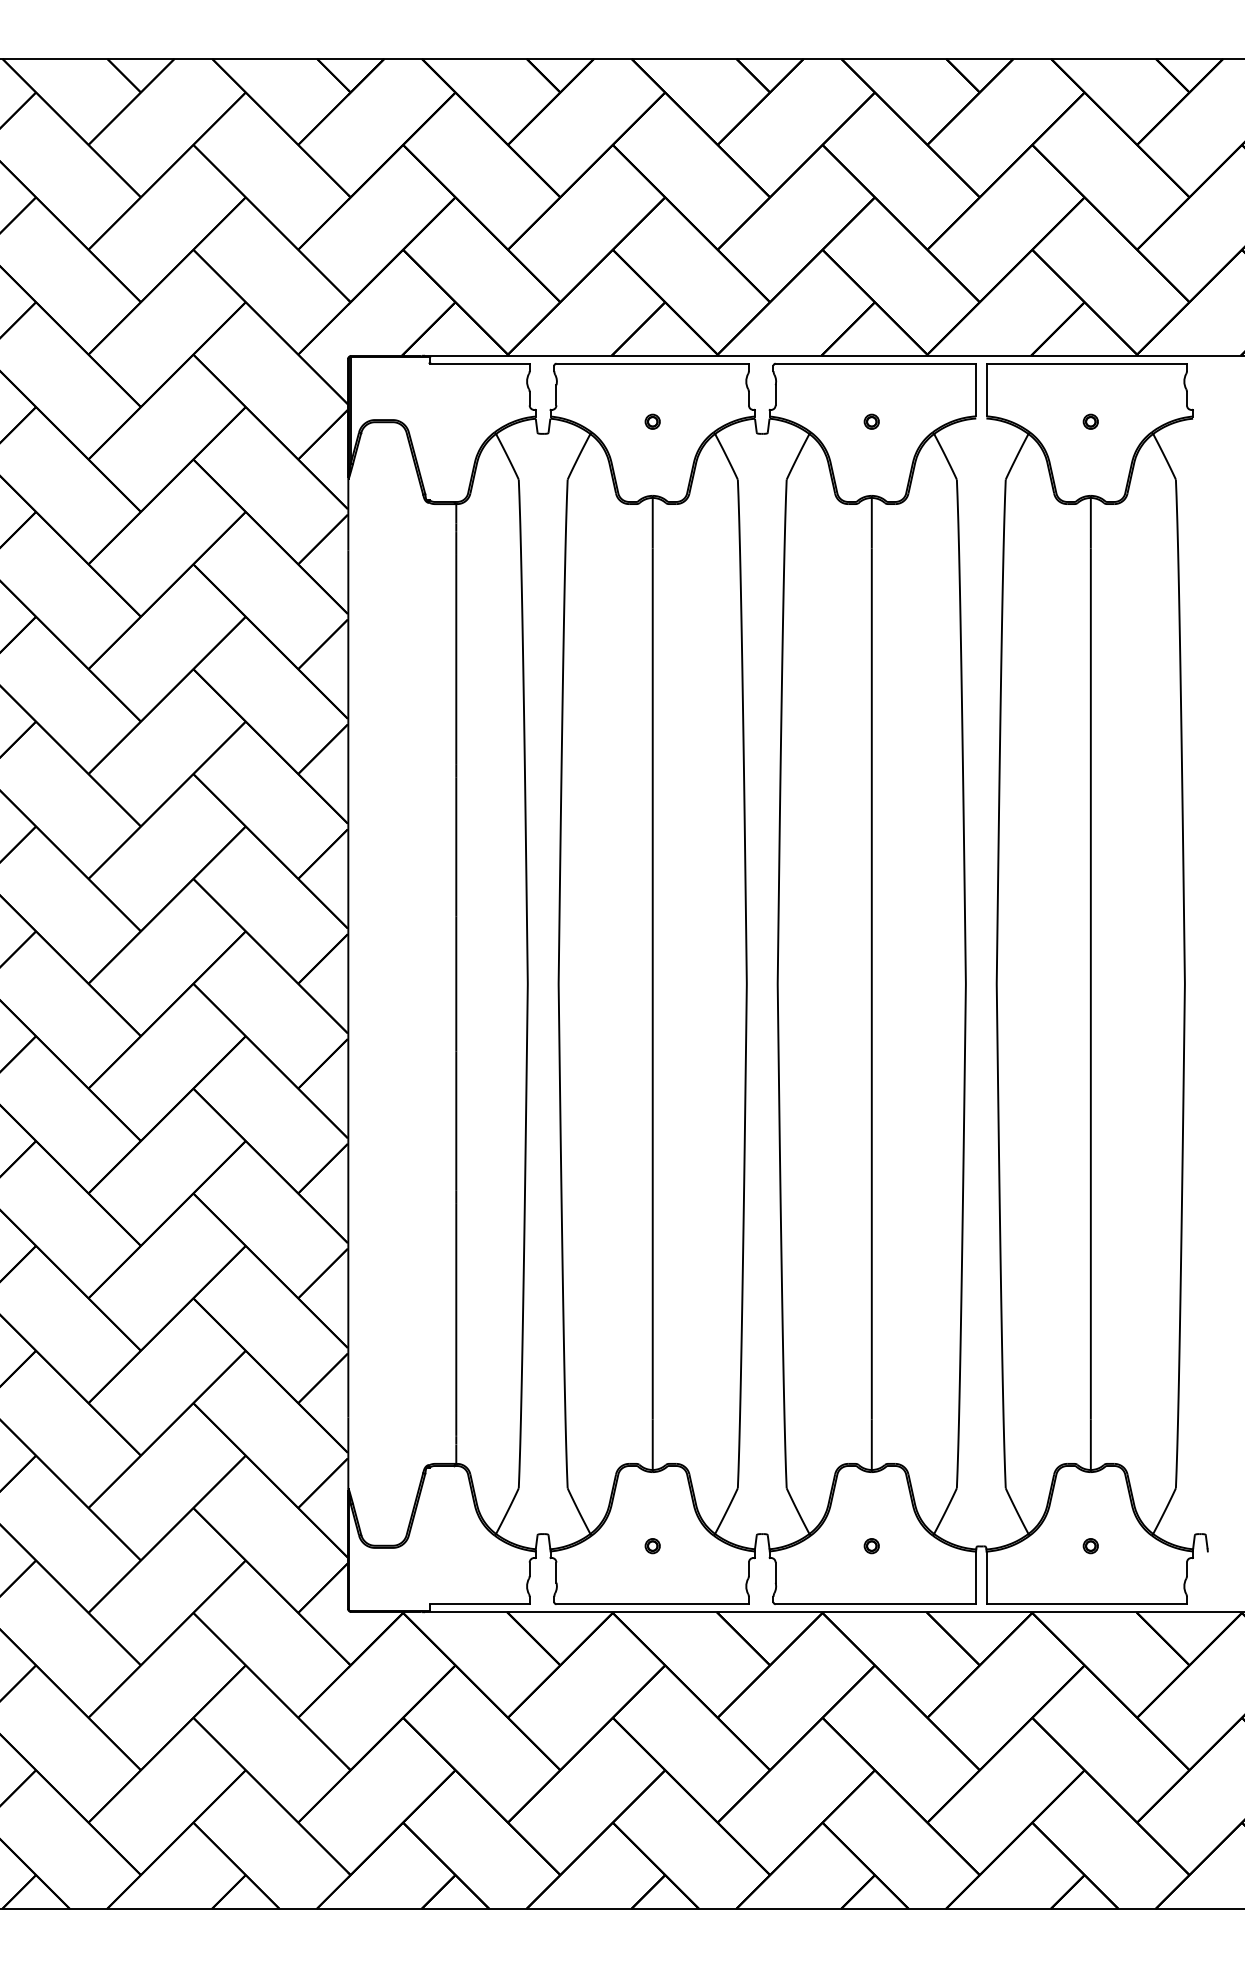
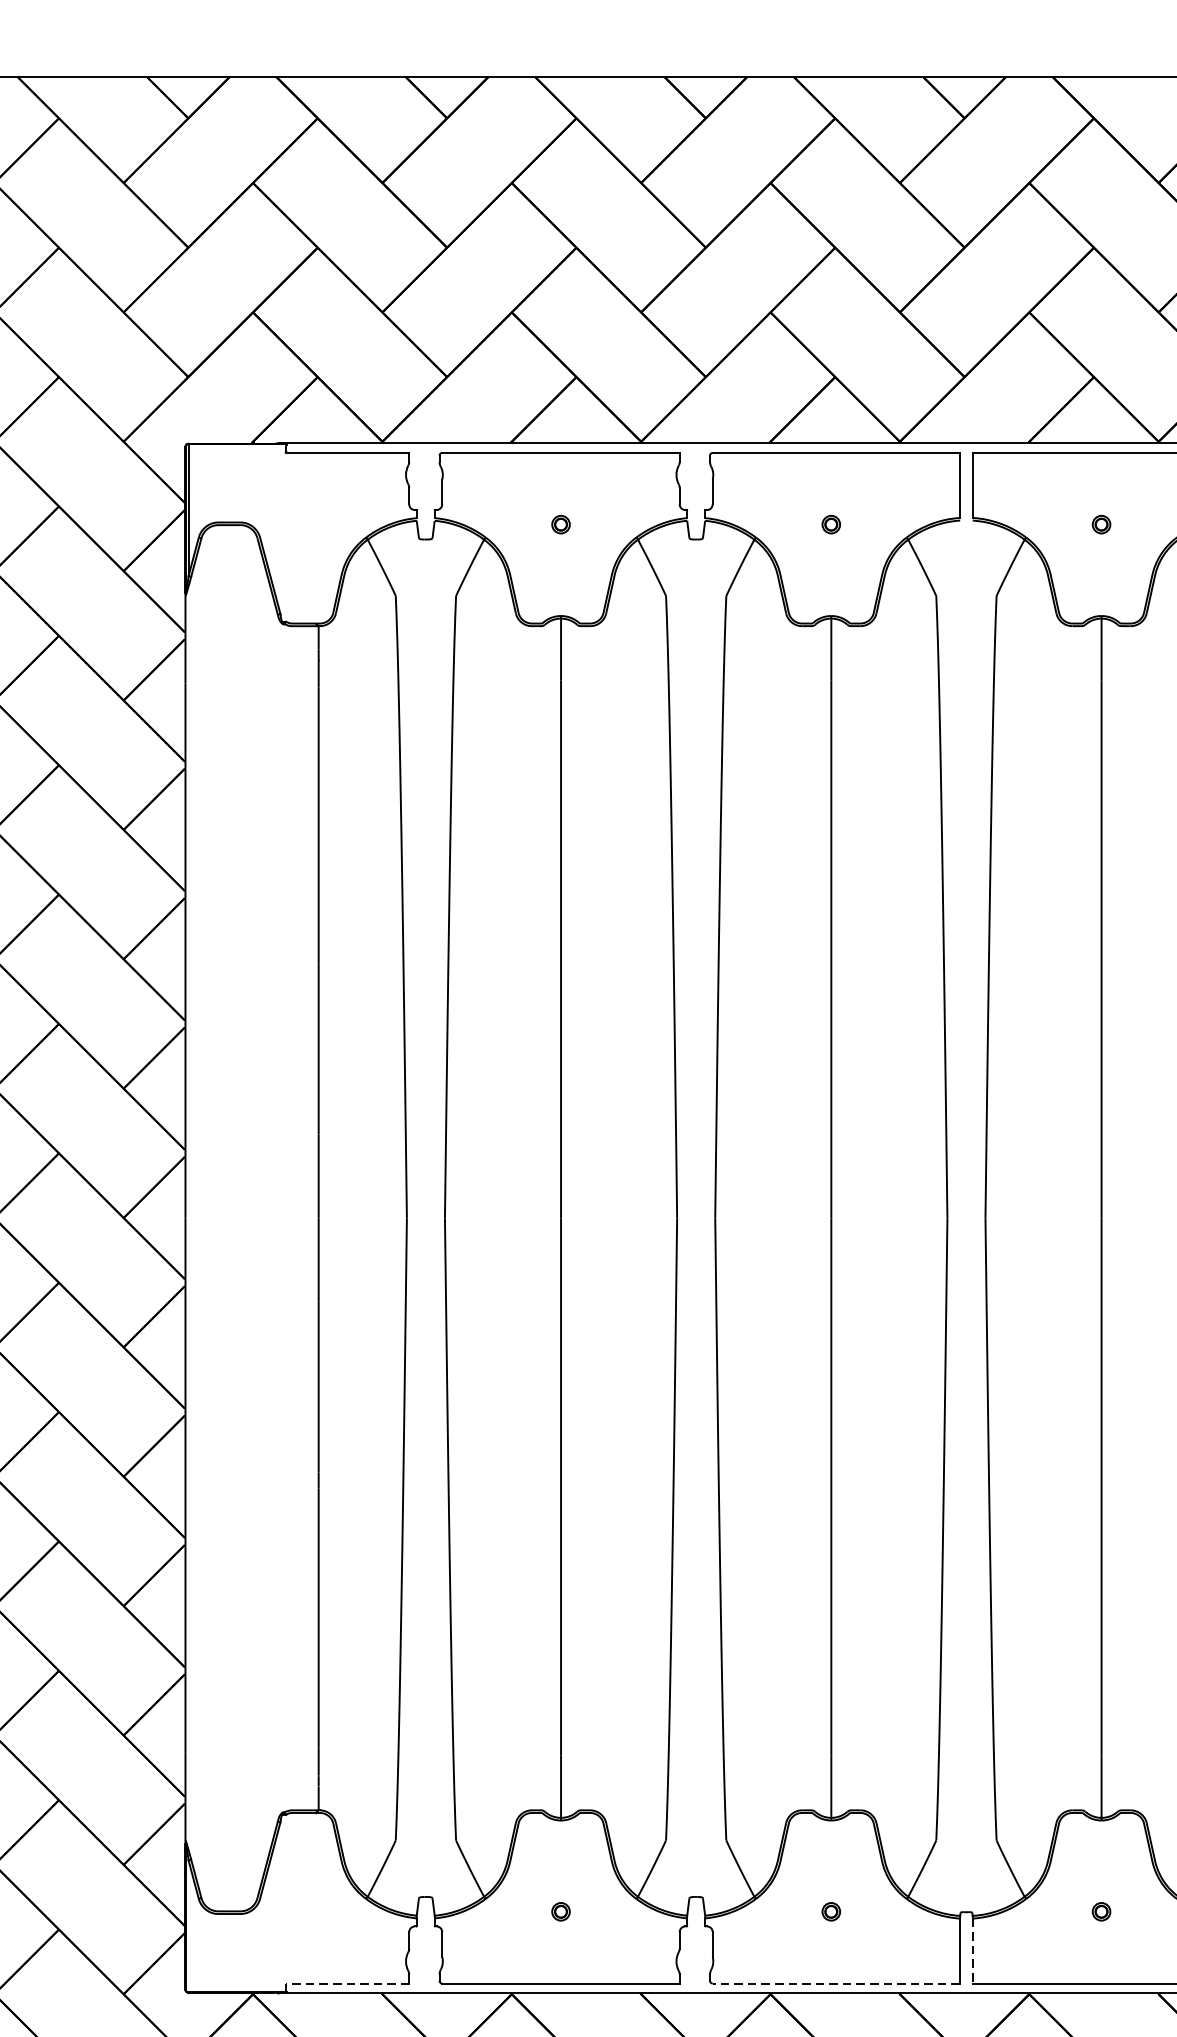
line: (986, 1578) -> (972, 1951), solid -> dashed
line: (479, 1604) -> (347, 1983), solid -> dashed
line: (875, 1604) -> (835, 1983), solid -> dashed

